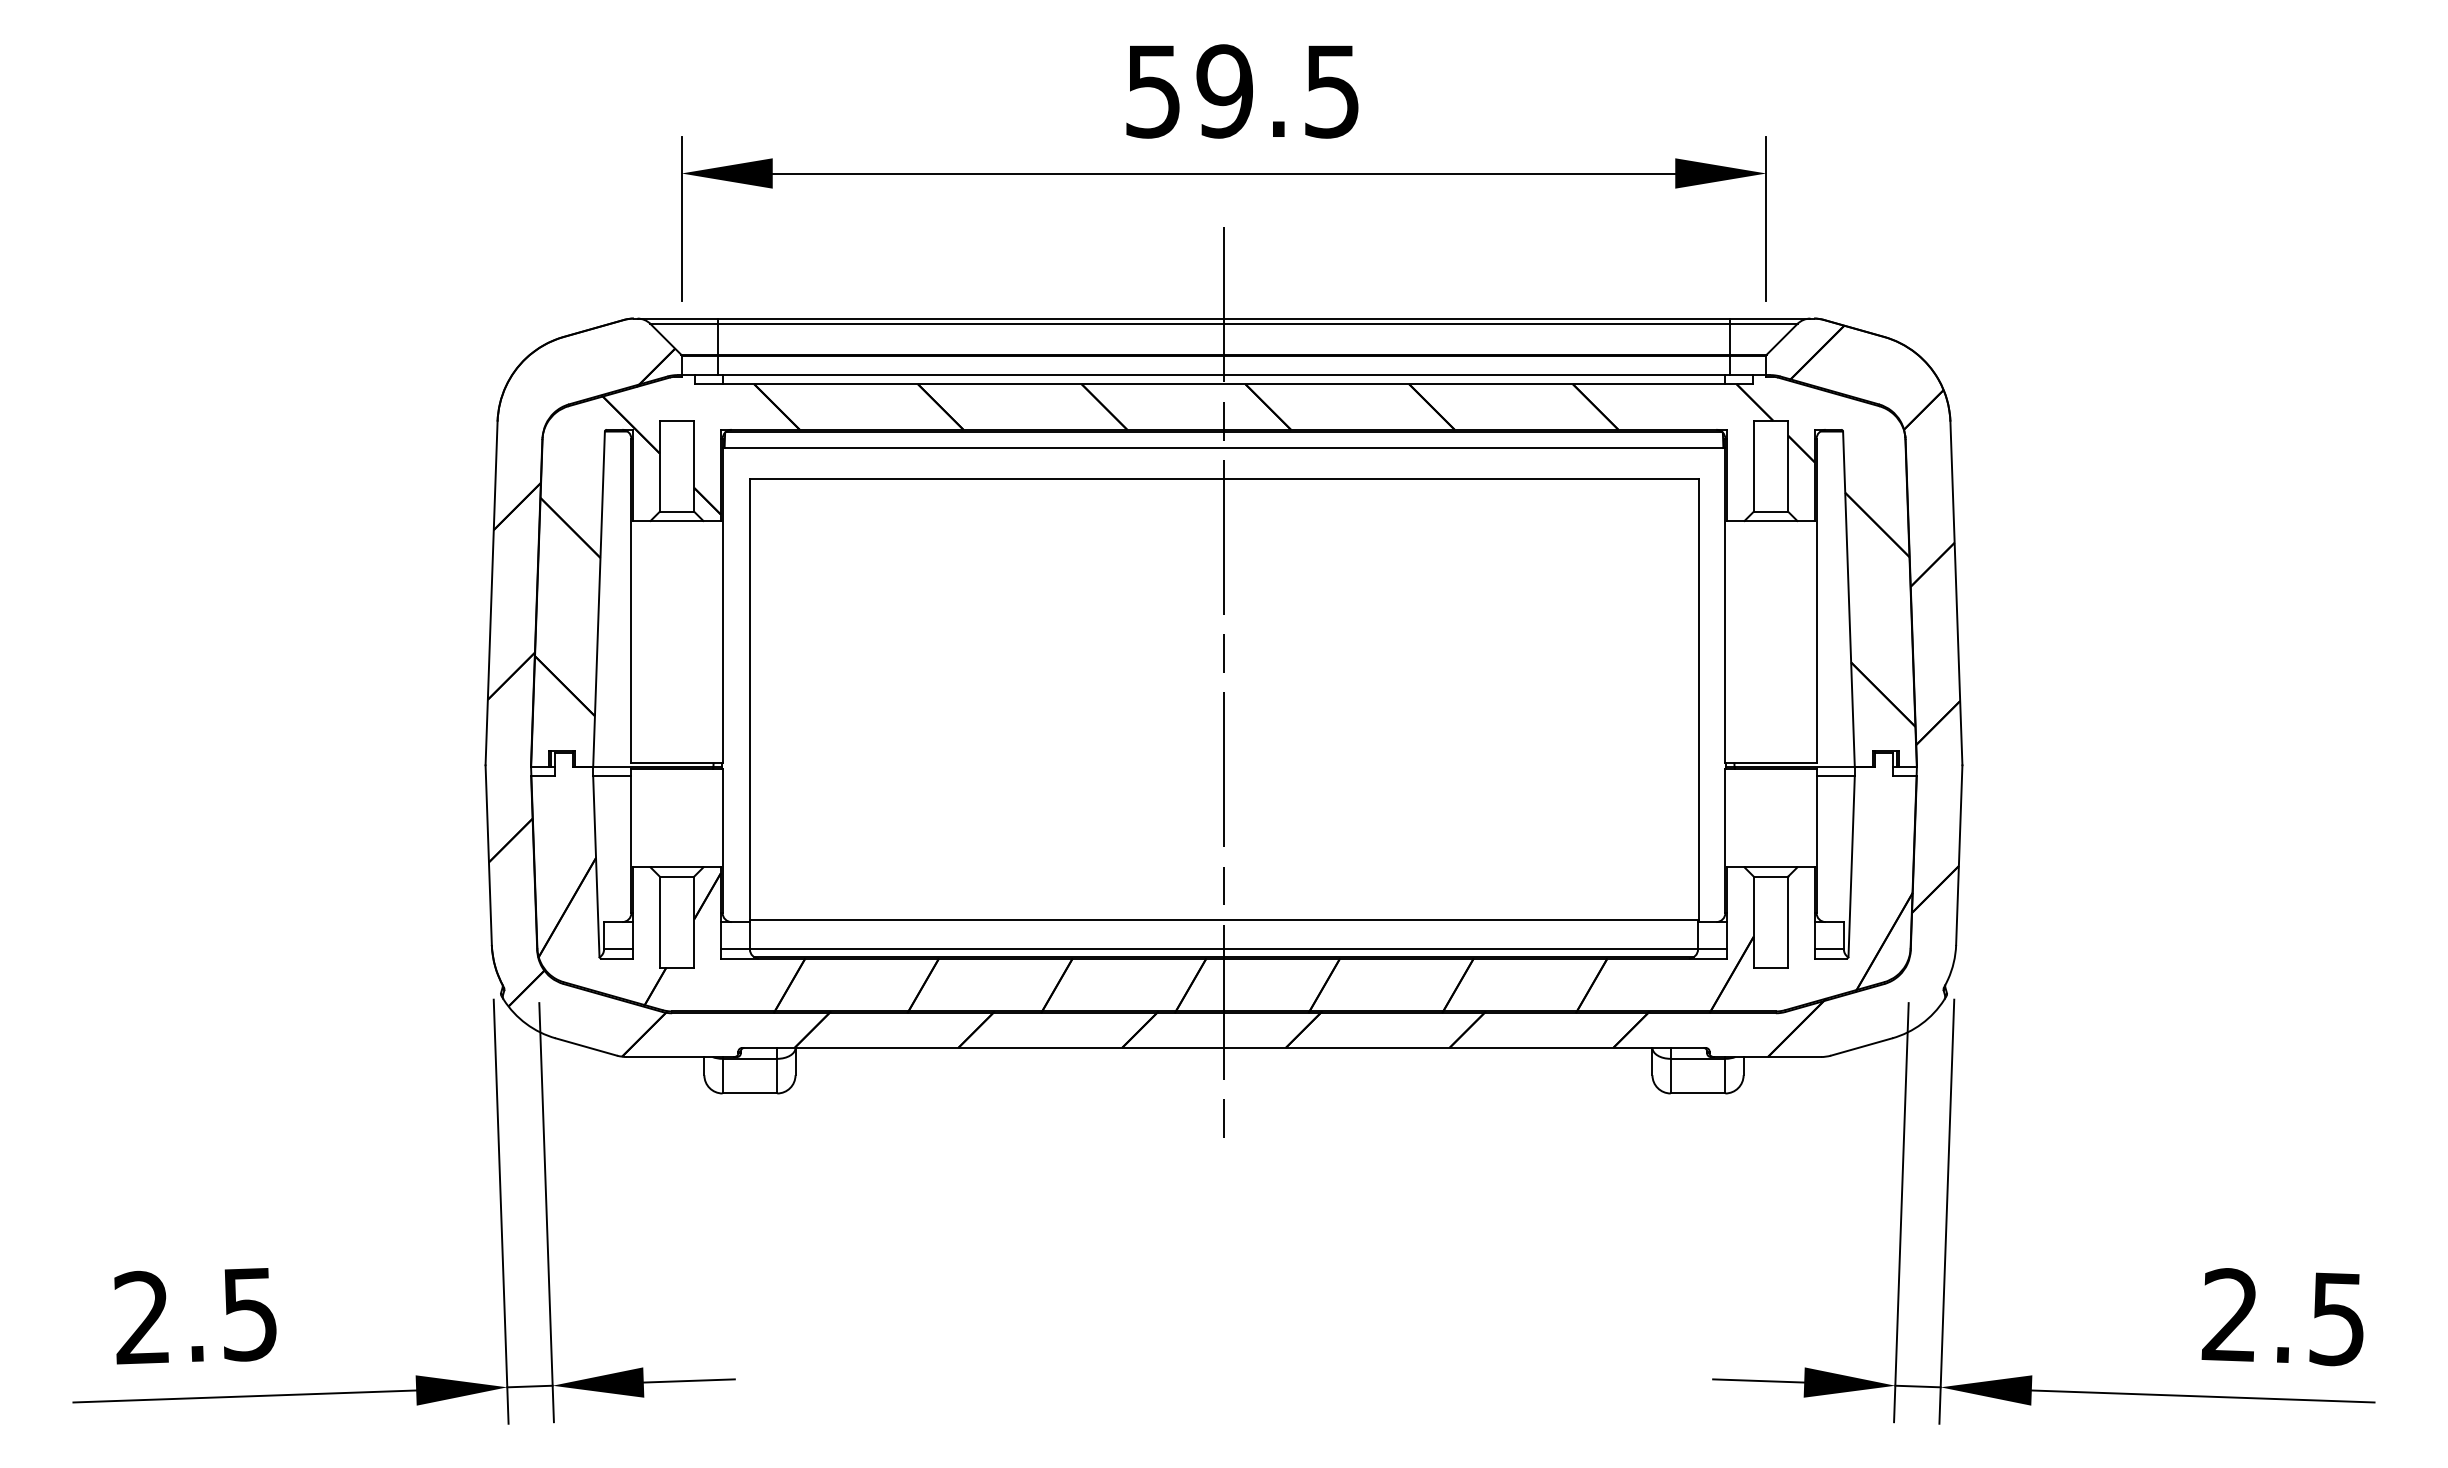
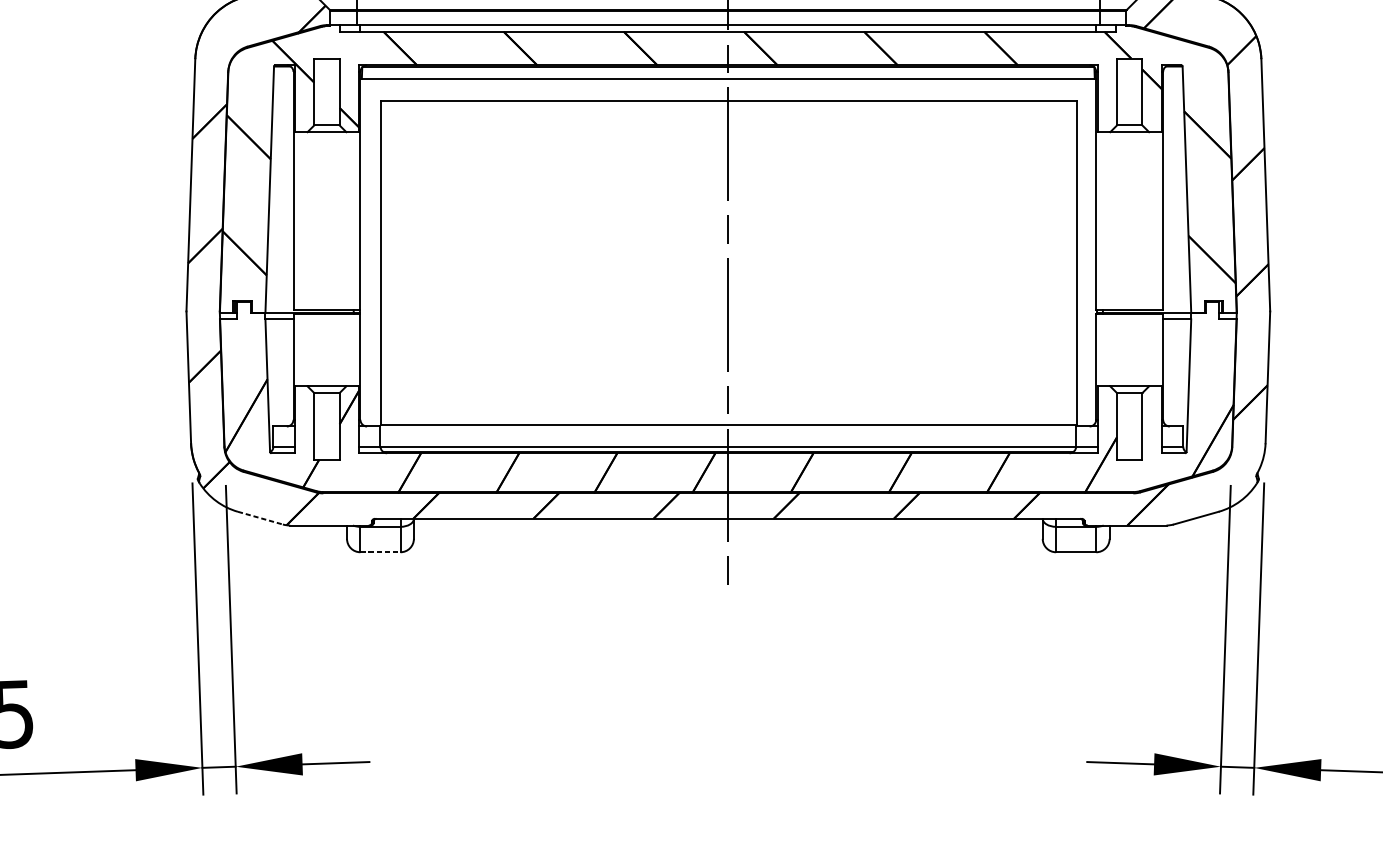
line: (586, 1047) -> (260, 518), solid -> dashed
line: (750, 1093) -> (380, 552), solid -> dashed

